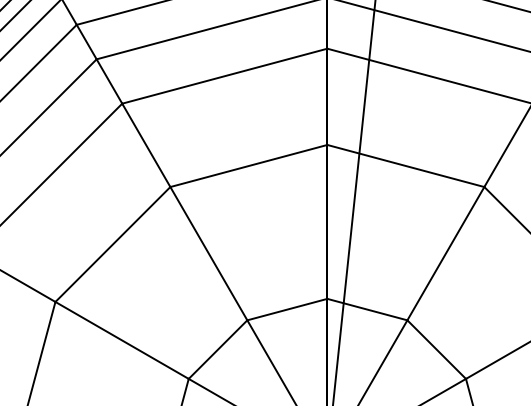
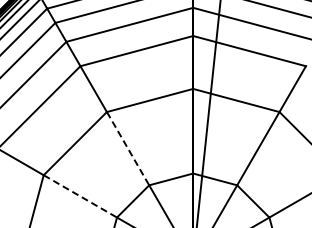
line: (209, 255) -> (128, 149), solid -> dashed
line: (122, 340) -> (80, 196), solid -> dashed

